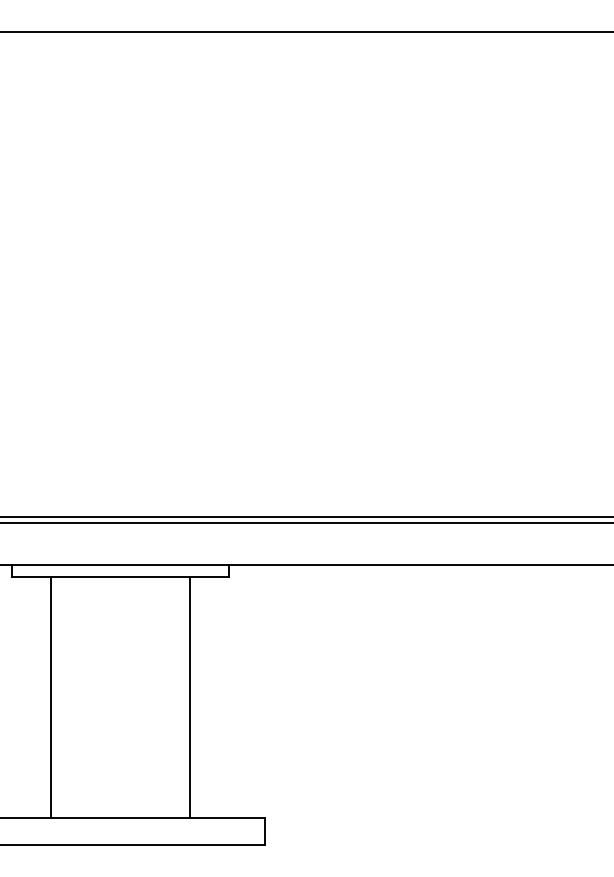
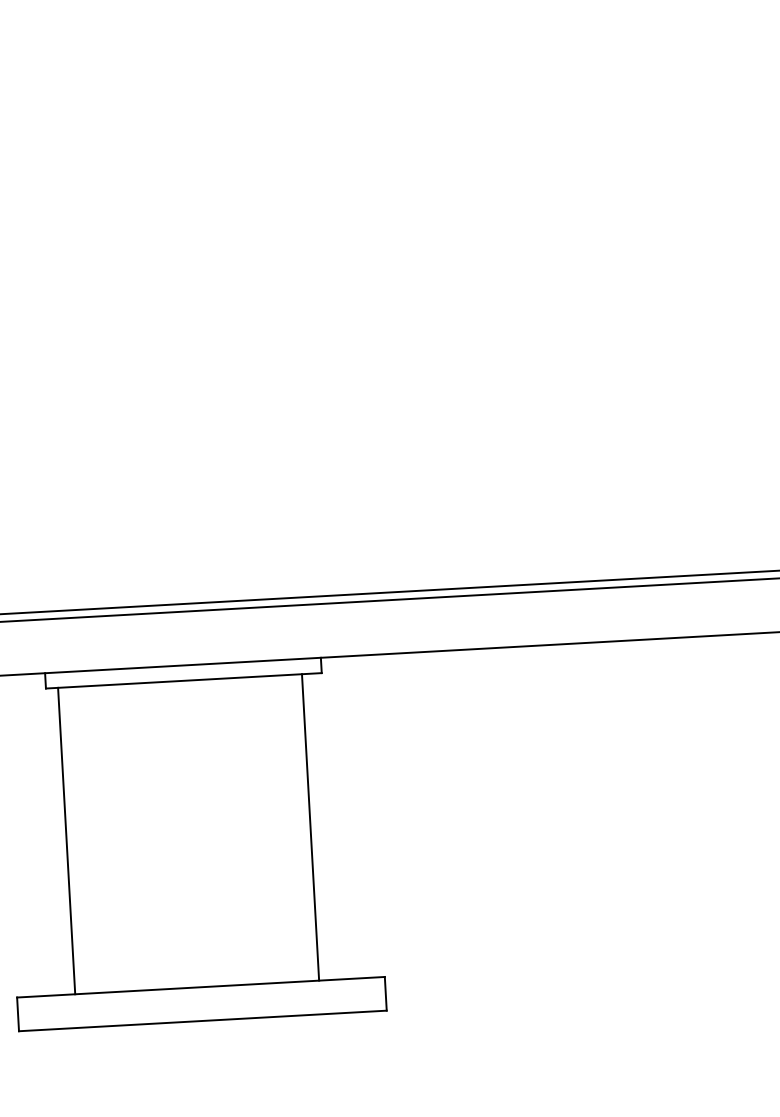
line: (50, 697) -> (66, 840), moved
line: (190, 697) -> (310, 826), moved

